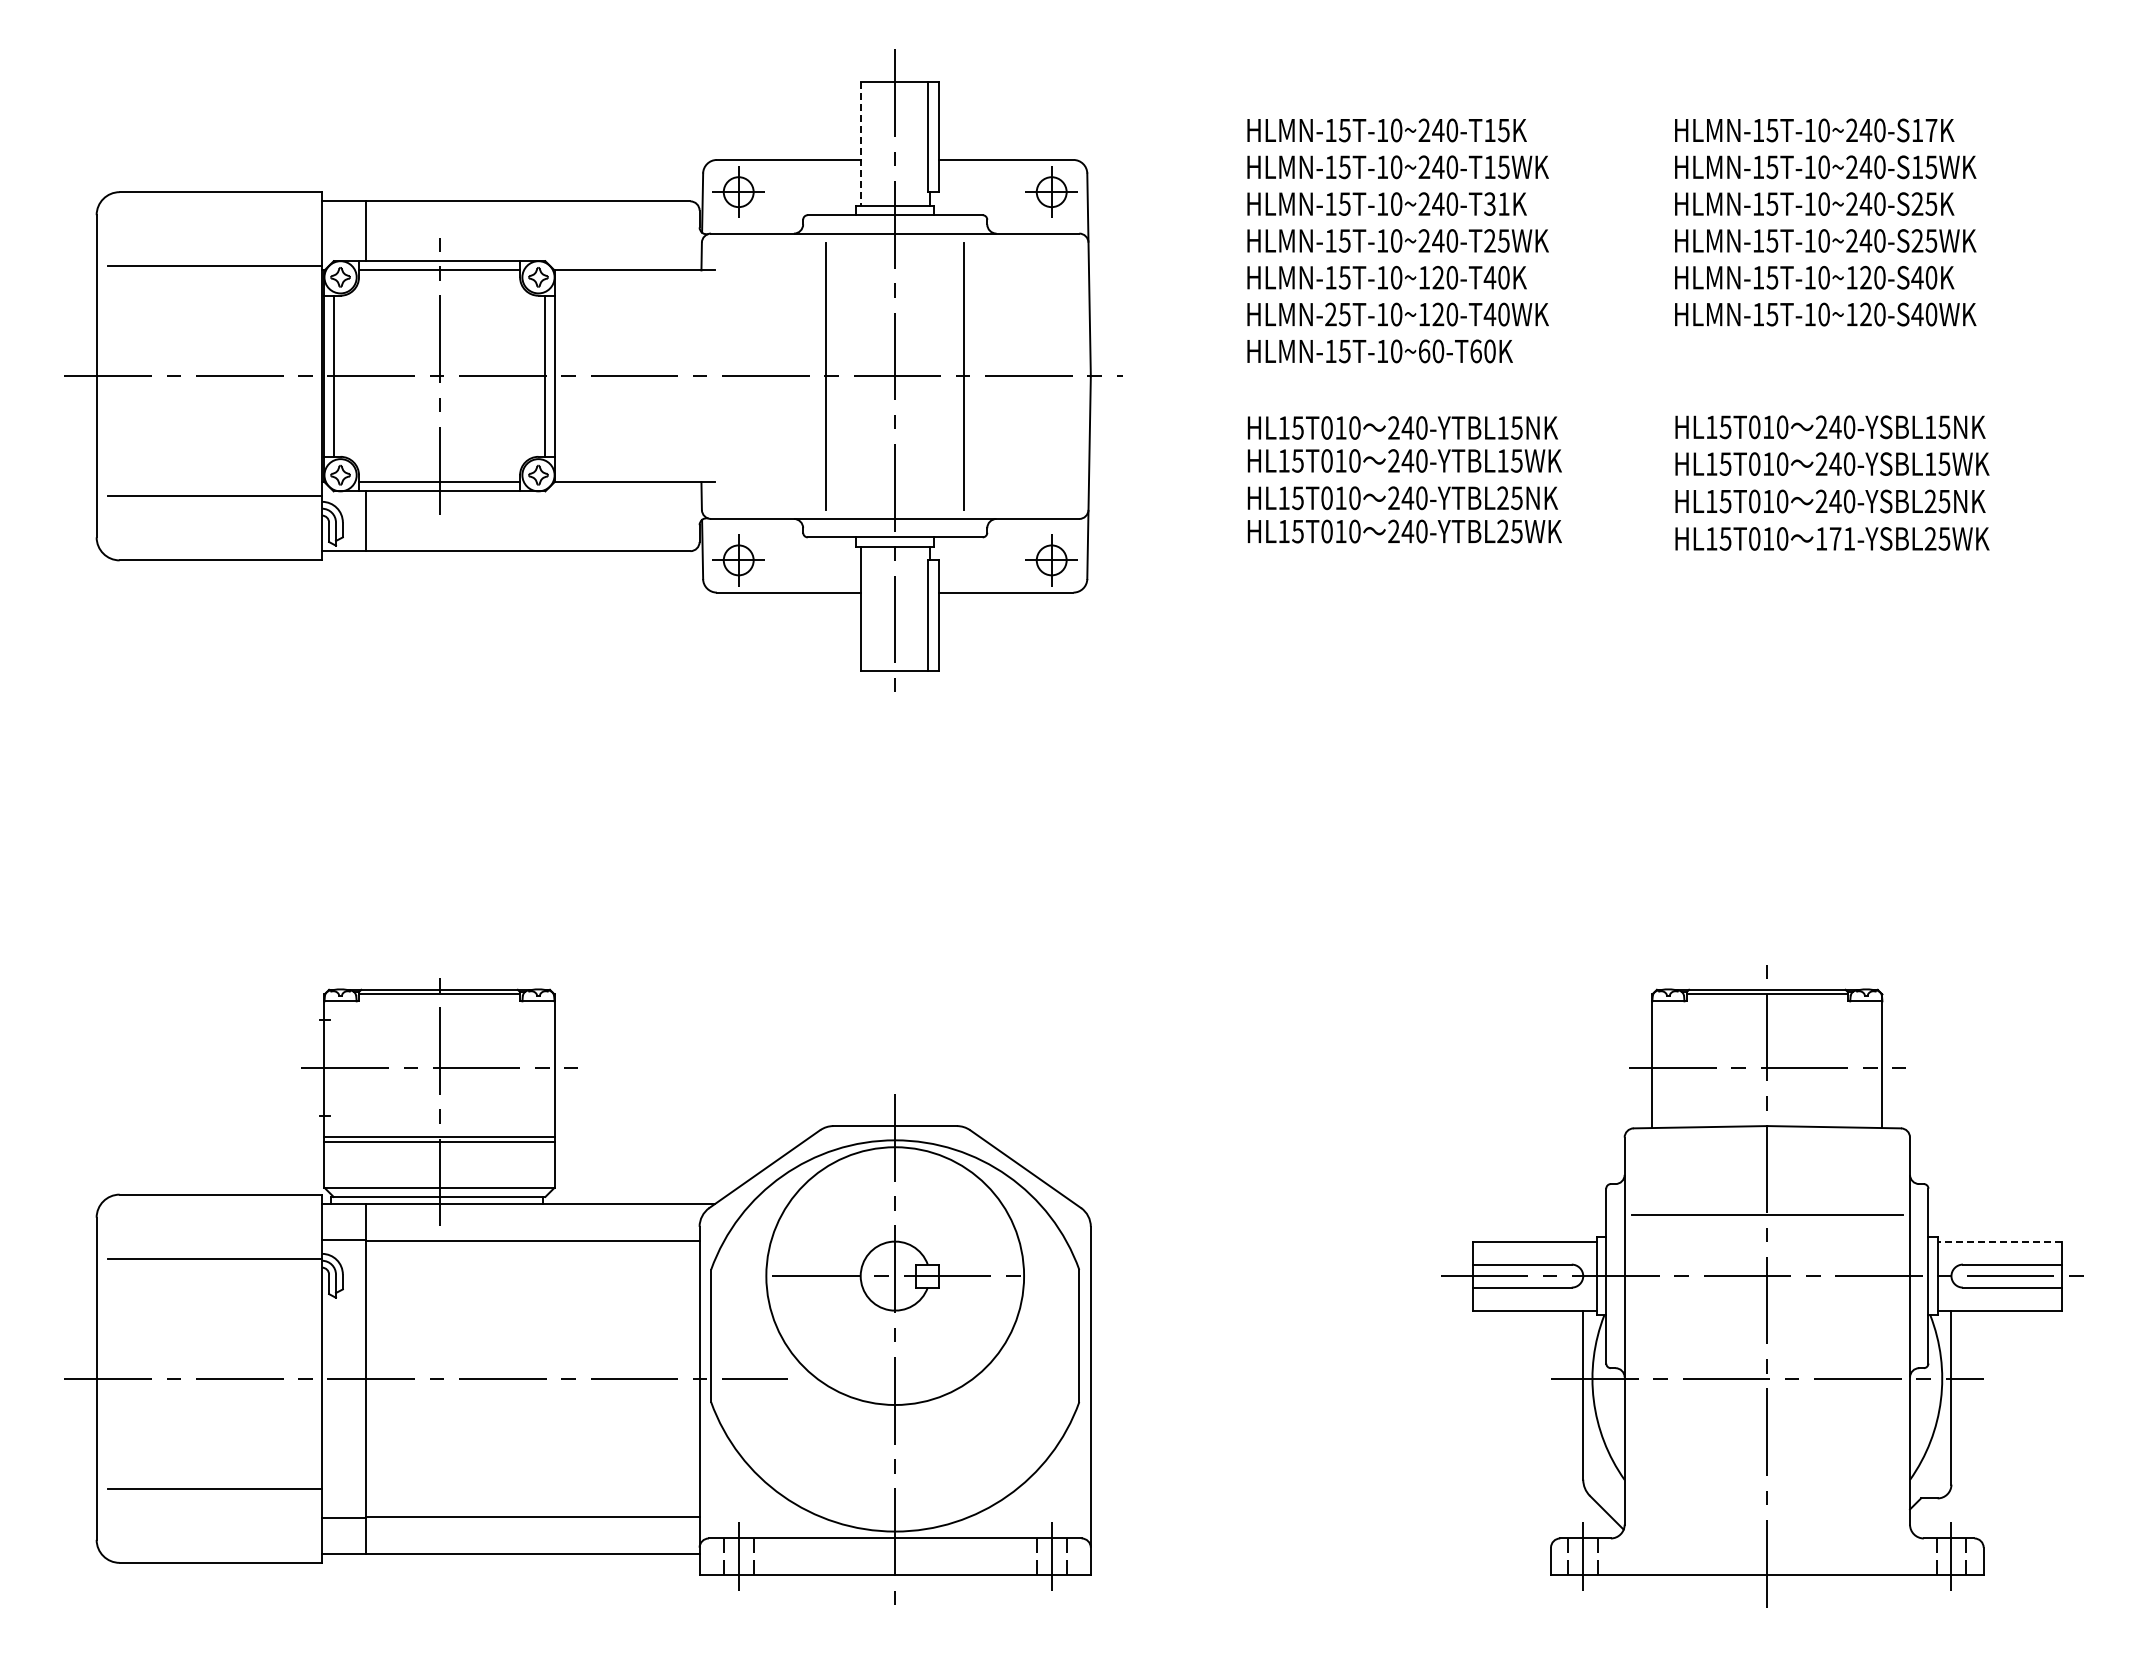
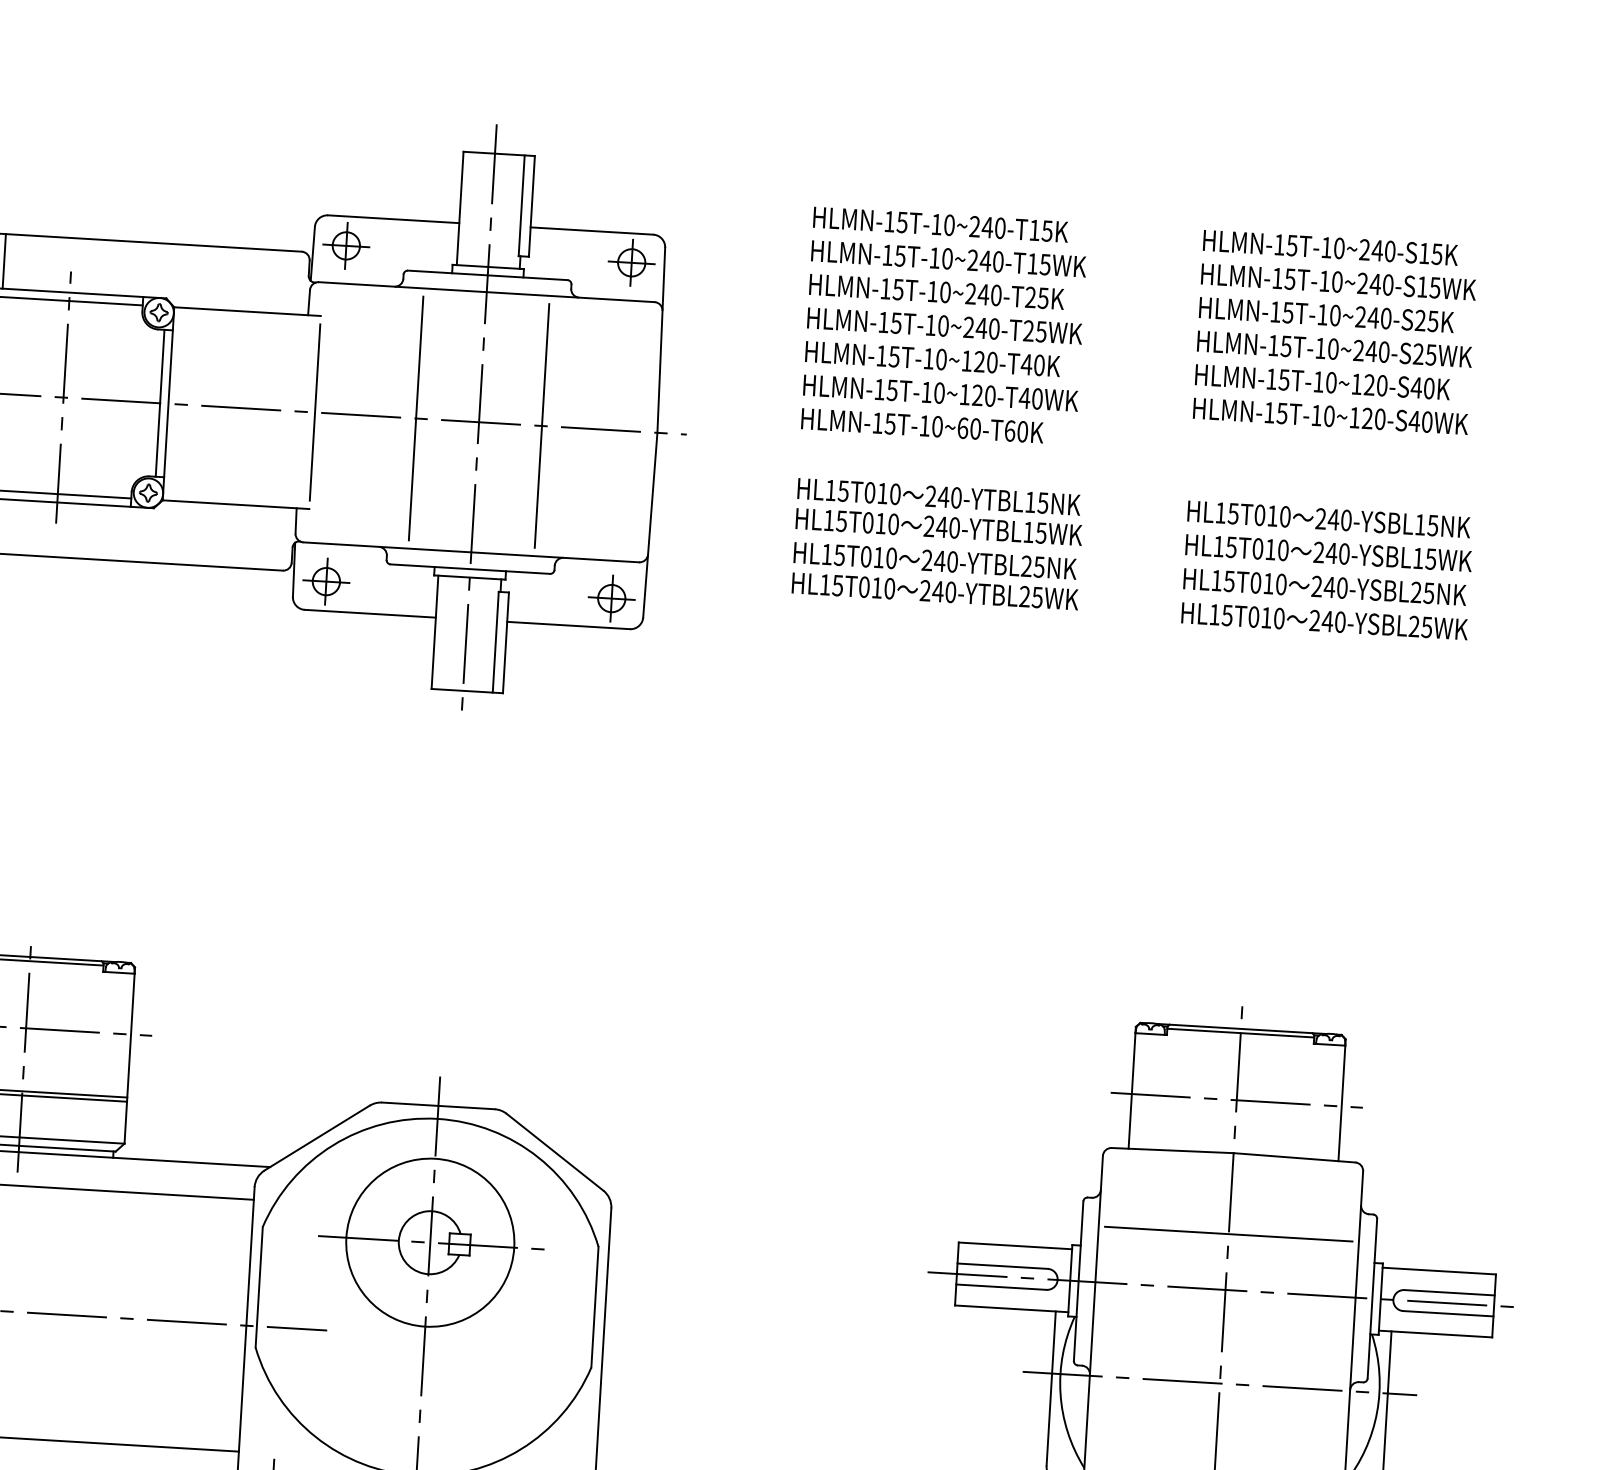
text: (1931, 130) -> (1437, 254), HLMN-15T-10~240-S17K -> HLMN-15T-10~240-S15K
line: (860, 144) -> (459, 209), dashed -> solid
text: (1496, 203) -> (1036, 297), HLMN-15T-10~240-T31K -> HLMN-15T-10~240-T25K
text: (1330, 313) -> (879, 388), HLMN-25T-10~120-T40WK -> HLMN-15T-10~120-T40WK
line: (715, 375) -> (315, 411), added
text: (1835, 538) -> (1327, 621), 171-YSBL25WK -> 240-YSBL25WK
line: (1999, 1241) -> (1439, 1270), dashed -> solid
circle: (895, 1276) -> (430, 1243), size x0.71

